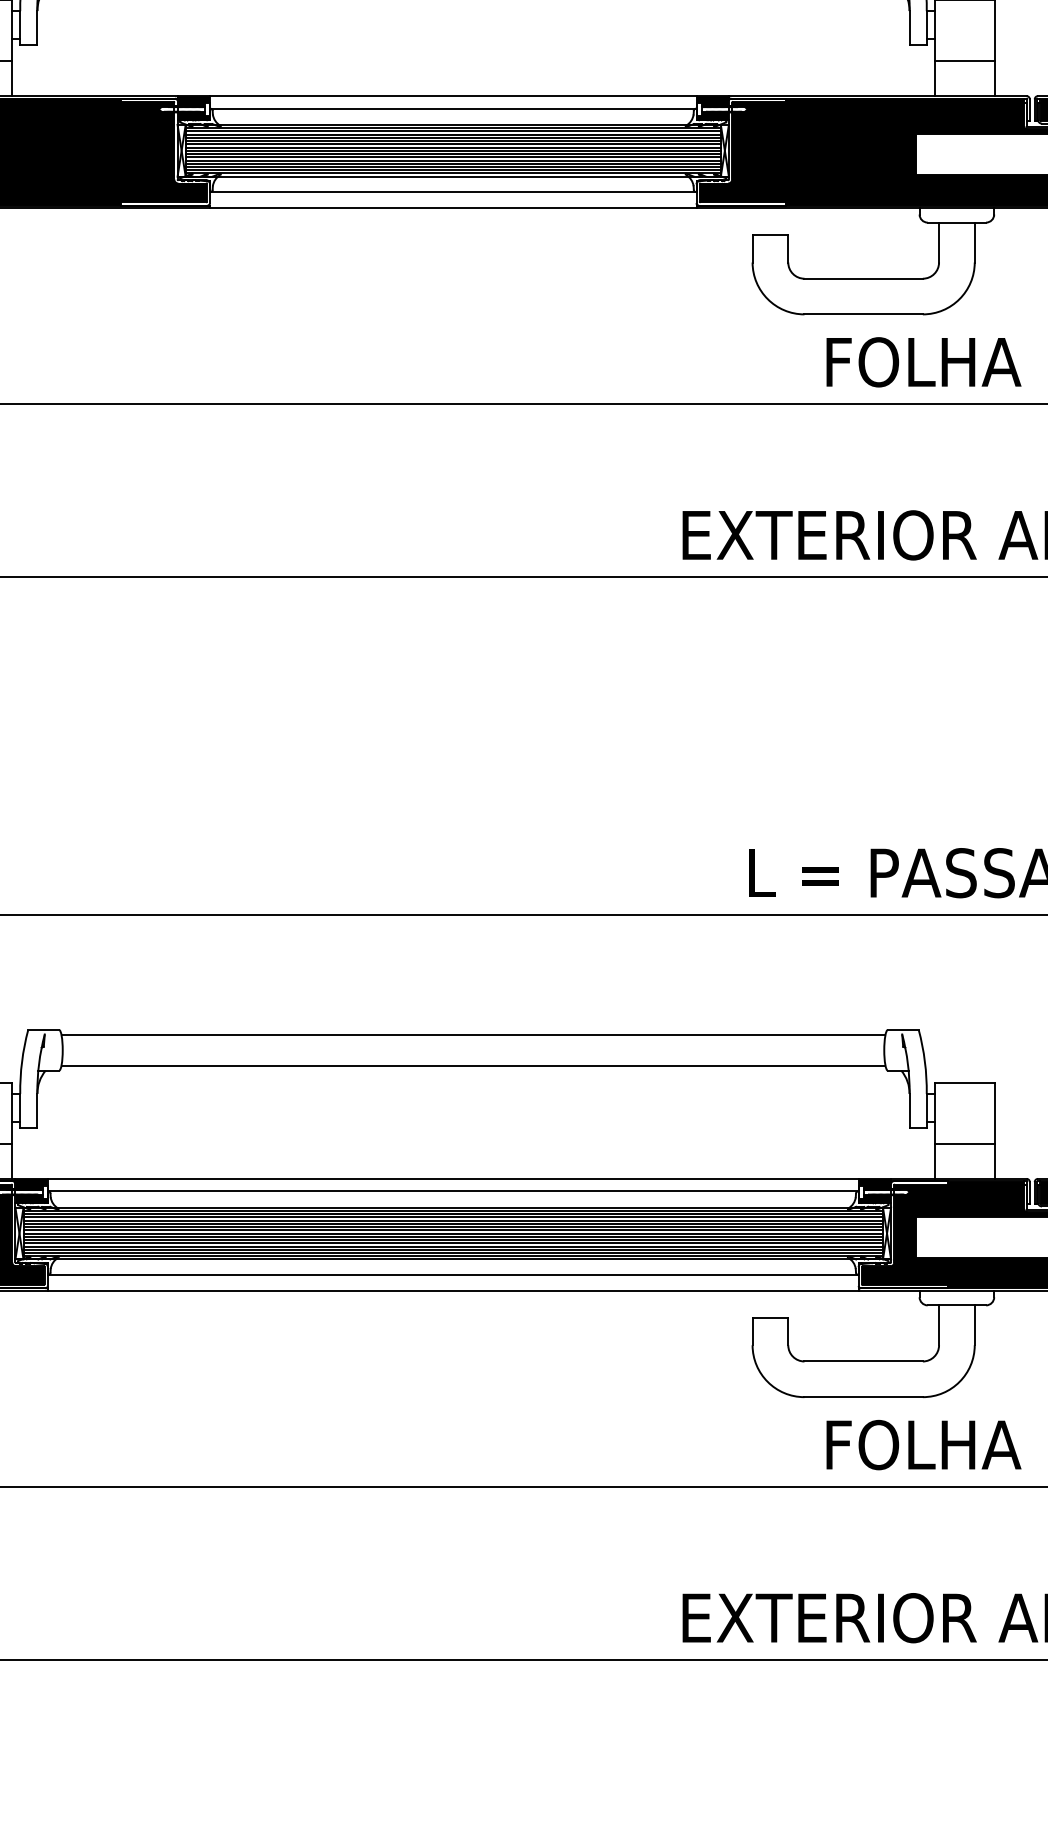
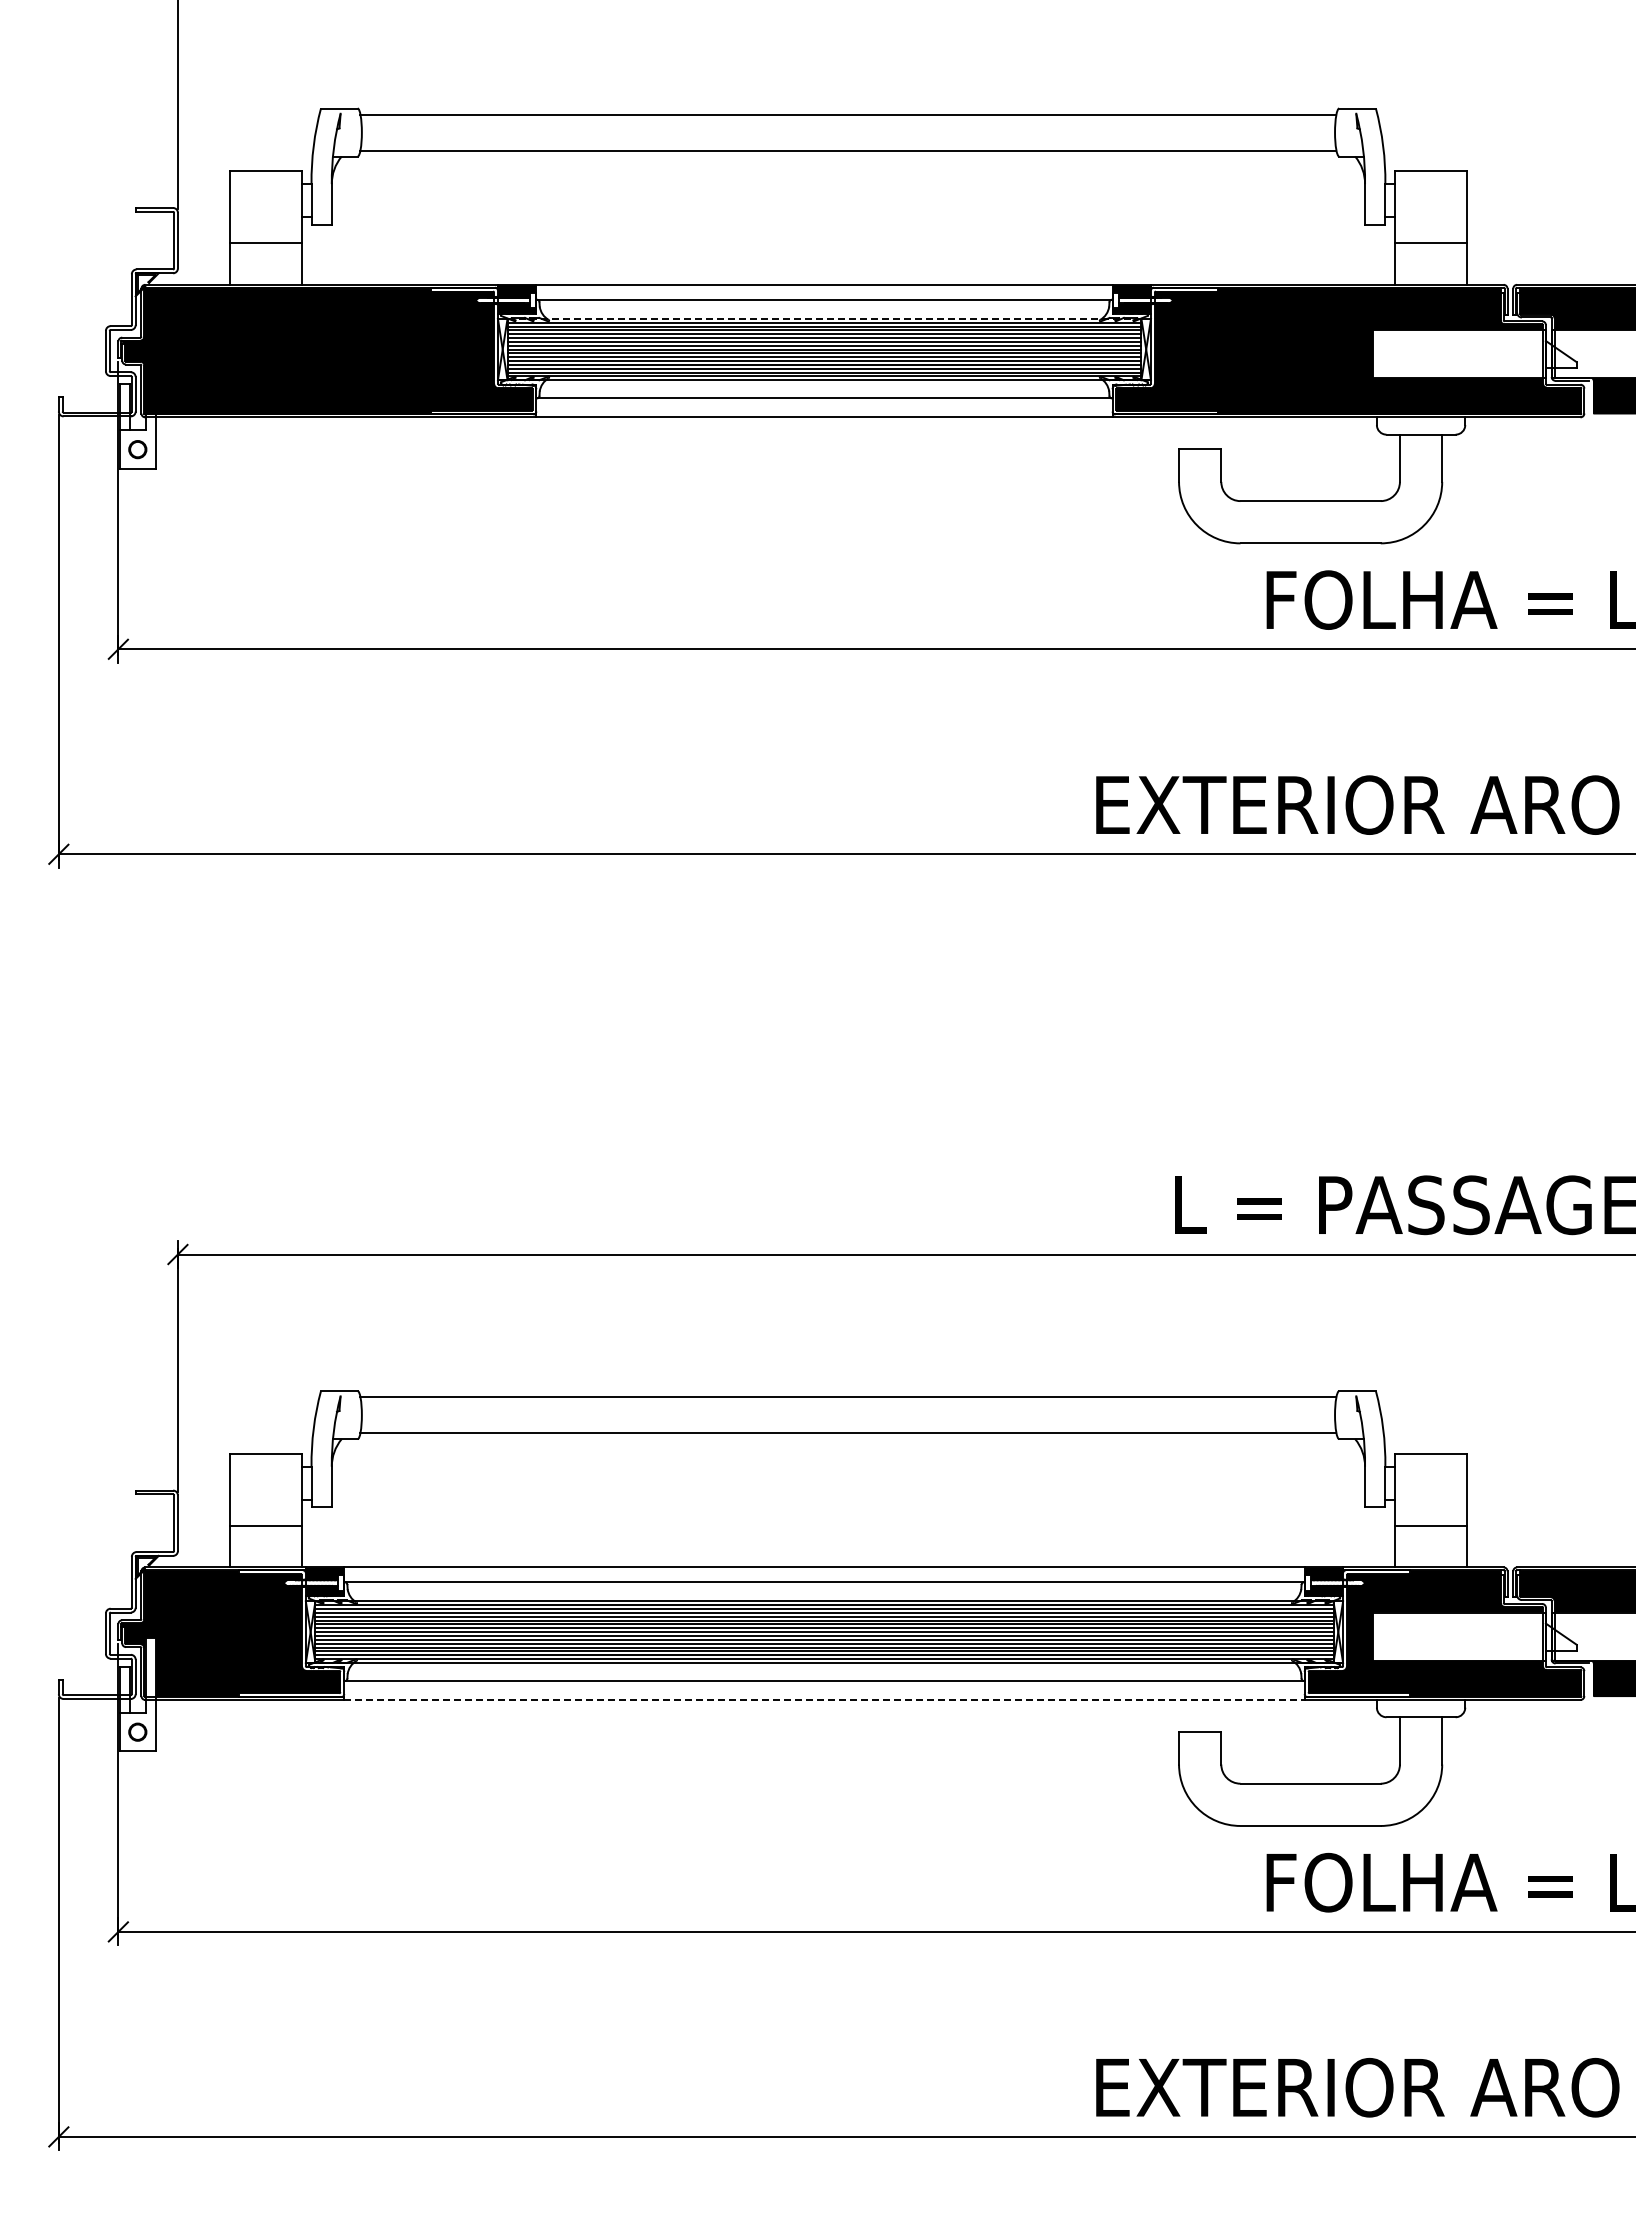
line: (453, 124) -> (824, 318), solid -> dashed
line: (453, 1290) -> (824, 1699), solid -> dashed

